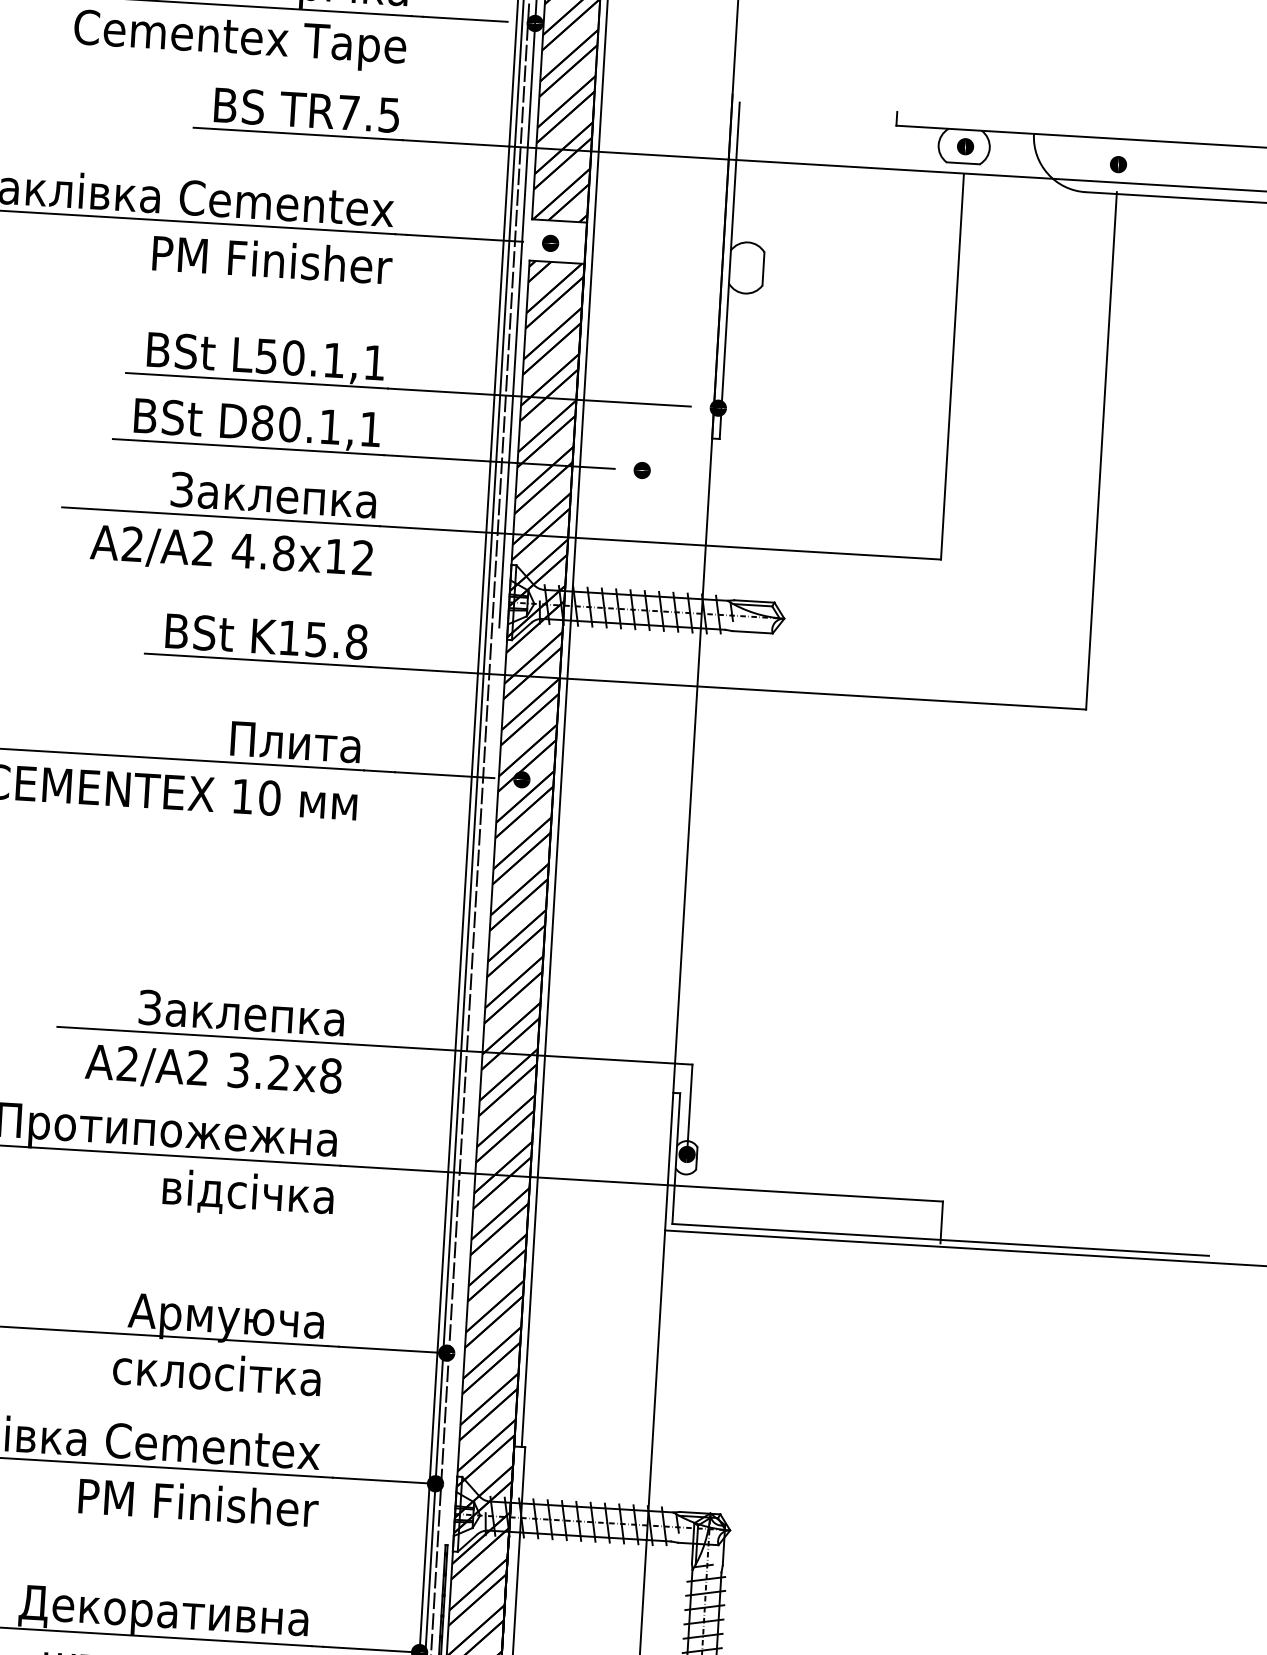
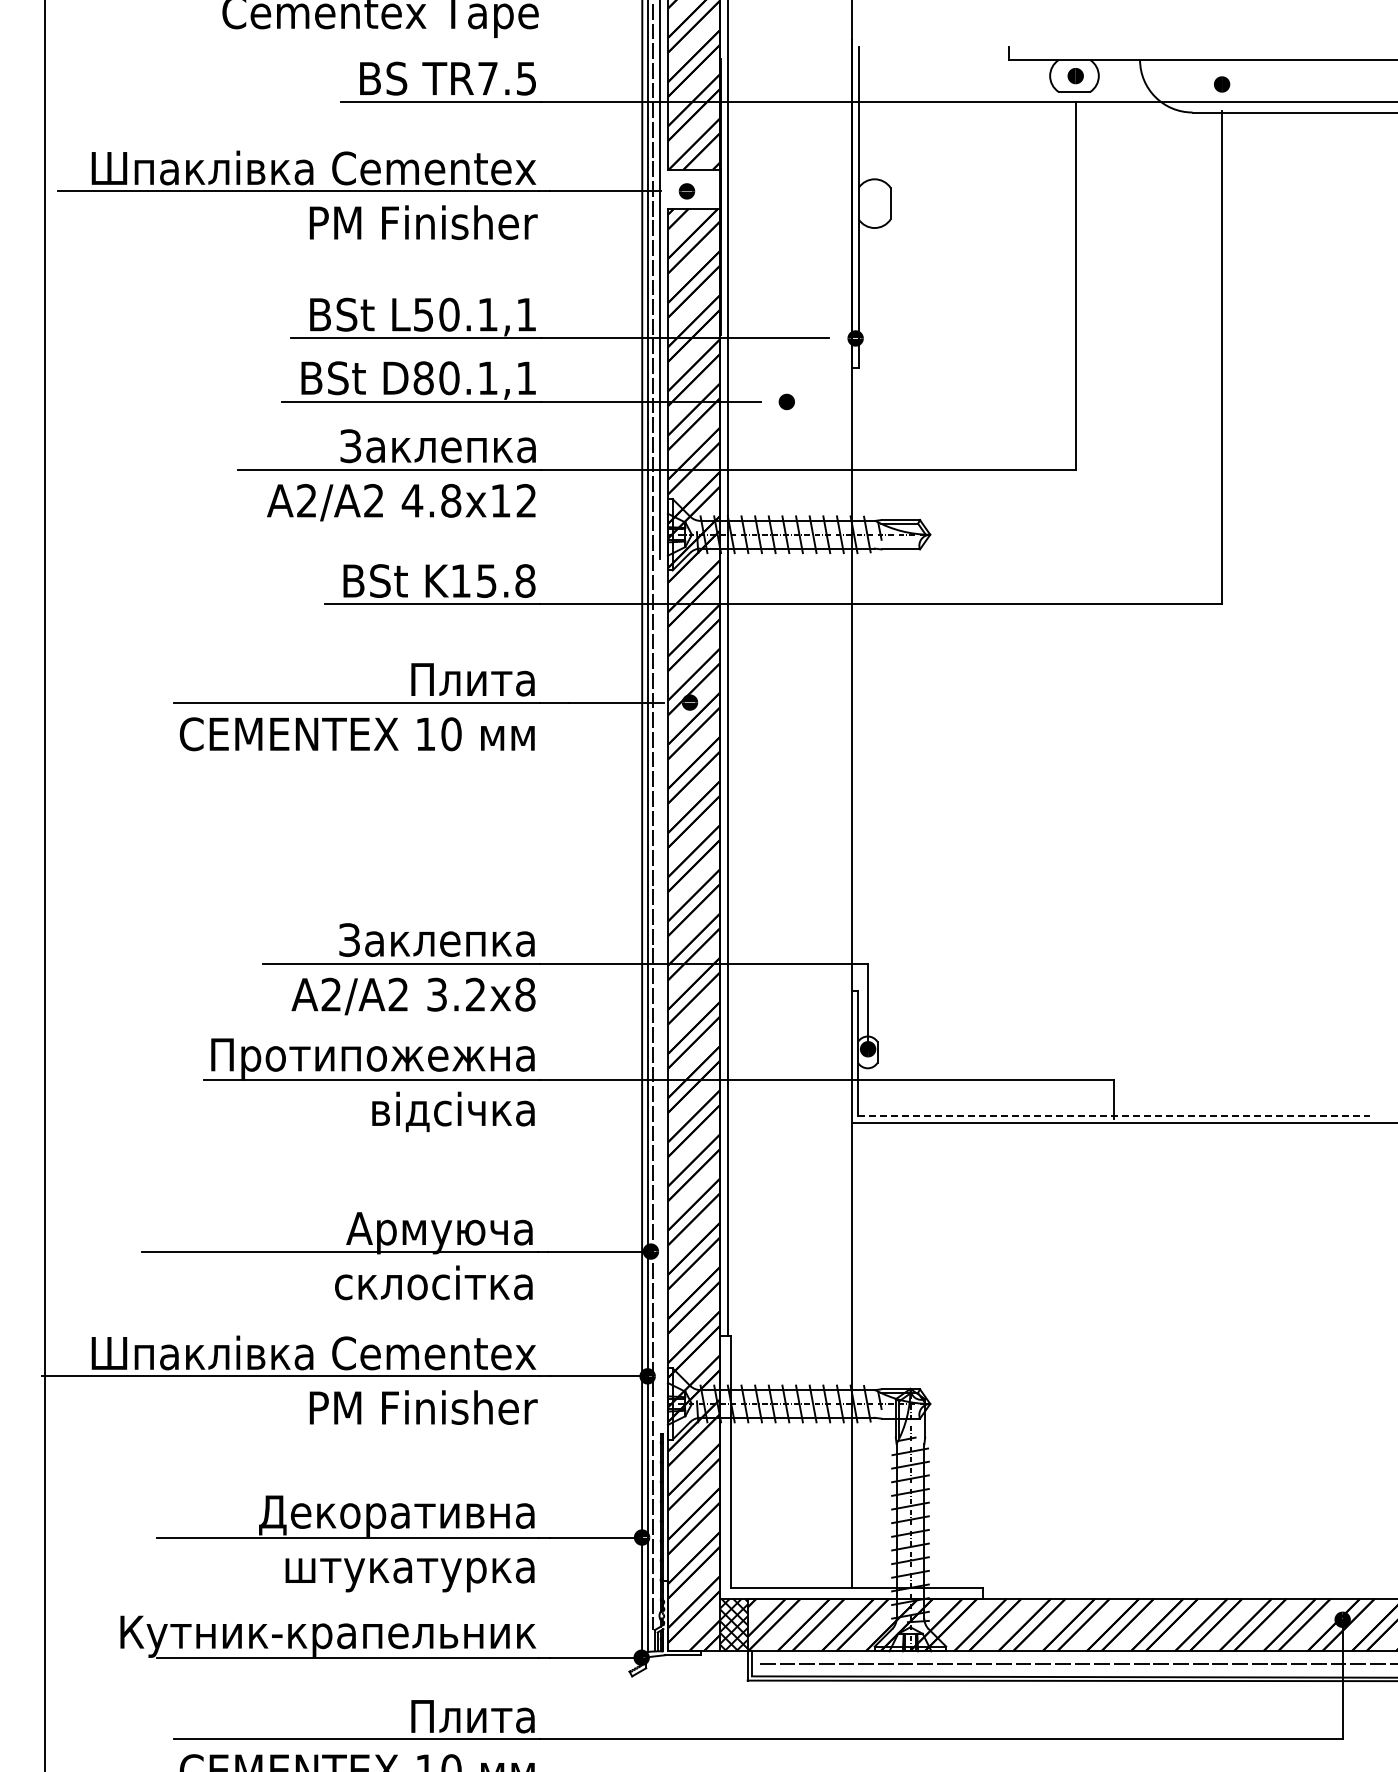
line: (940, 1240) -> (1113, 1116), solid -> dashed

